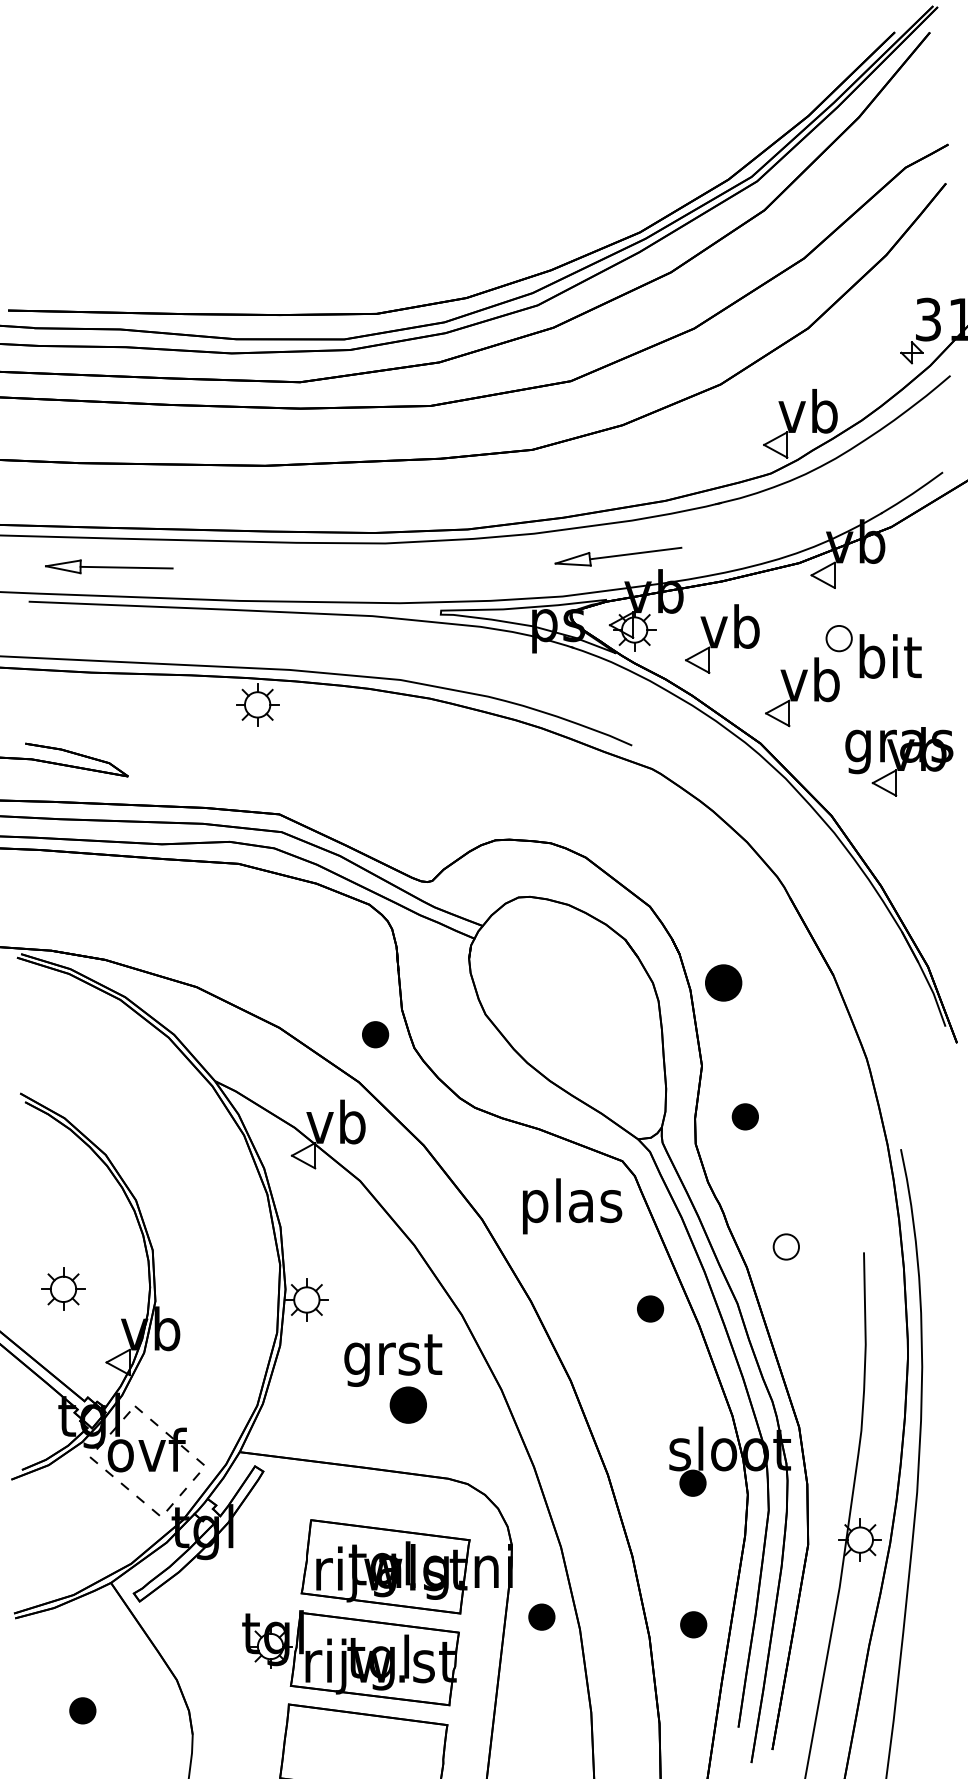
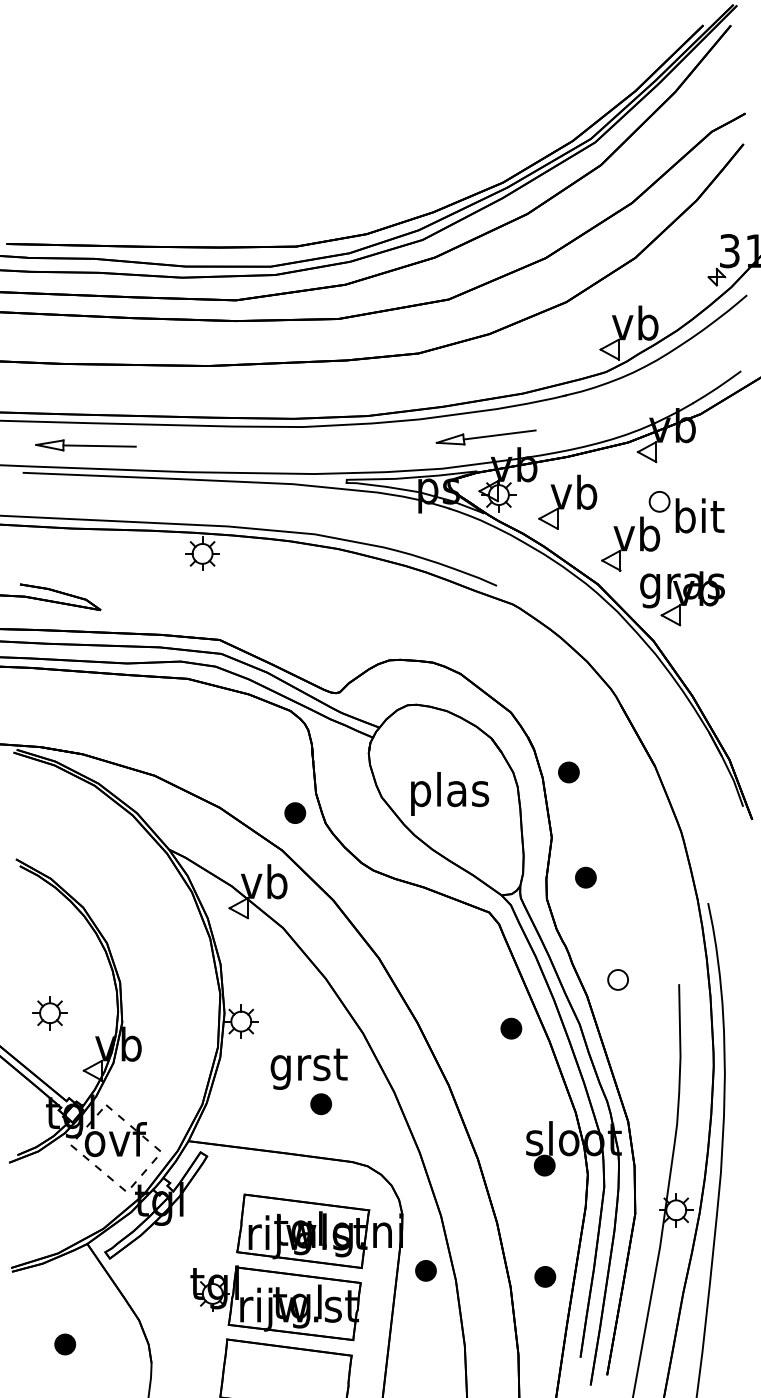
part: (899, 761) -> (682, 598), moved
part: (723, 982) -> (568, 772), size x0.71
text: (572, 1206) -> (450, 794), moved
part: (408, 1404) -> (321, 1103), size x0.71

